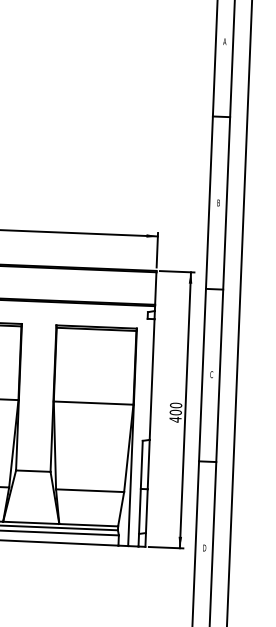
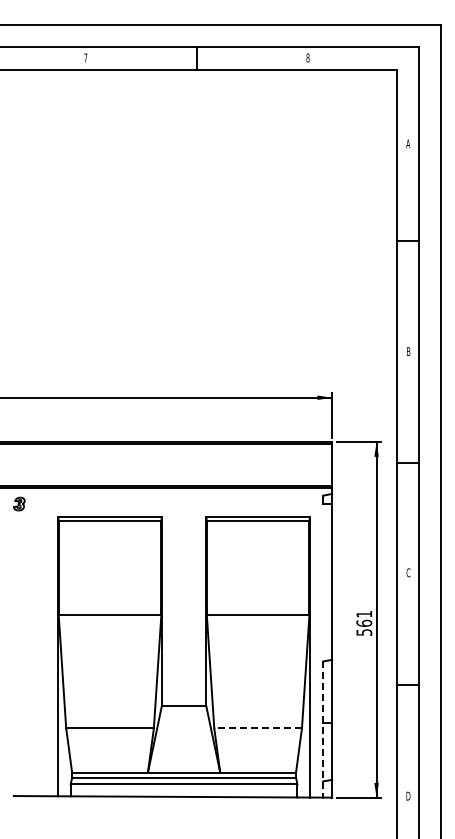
text: (175, 412) -> (364, 623), 400 -> 561
line: (90, 490) -> (258, 728), solid -> dashed
line: (140, 494) -> (323, 730), solid -> dashed

